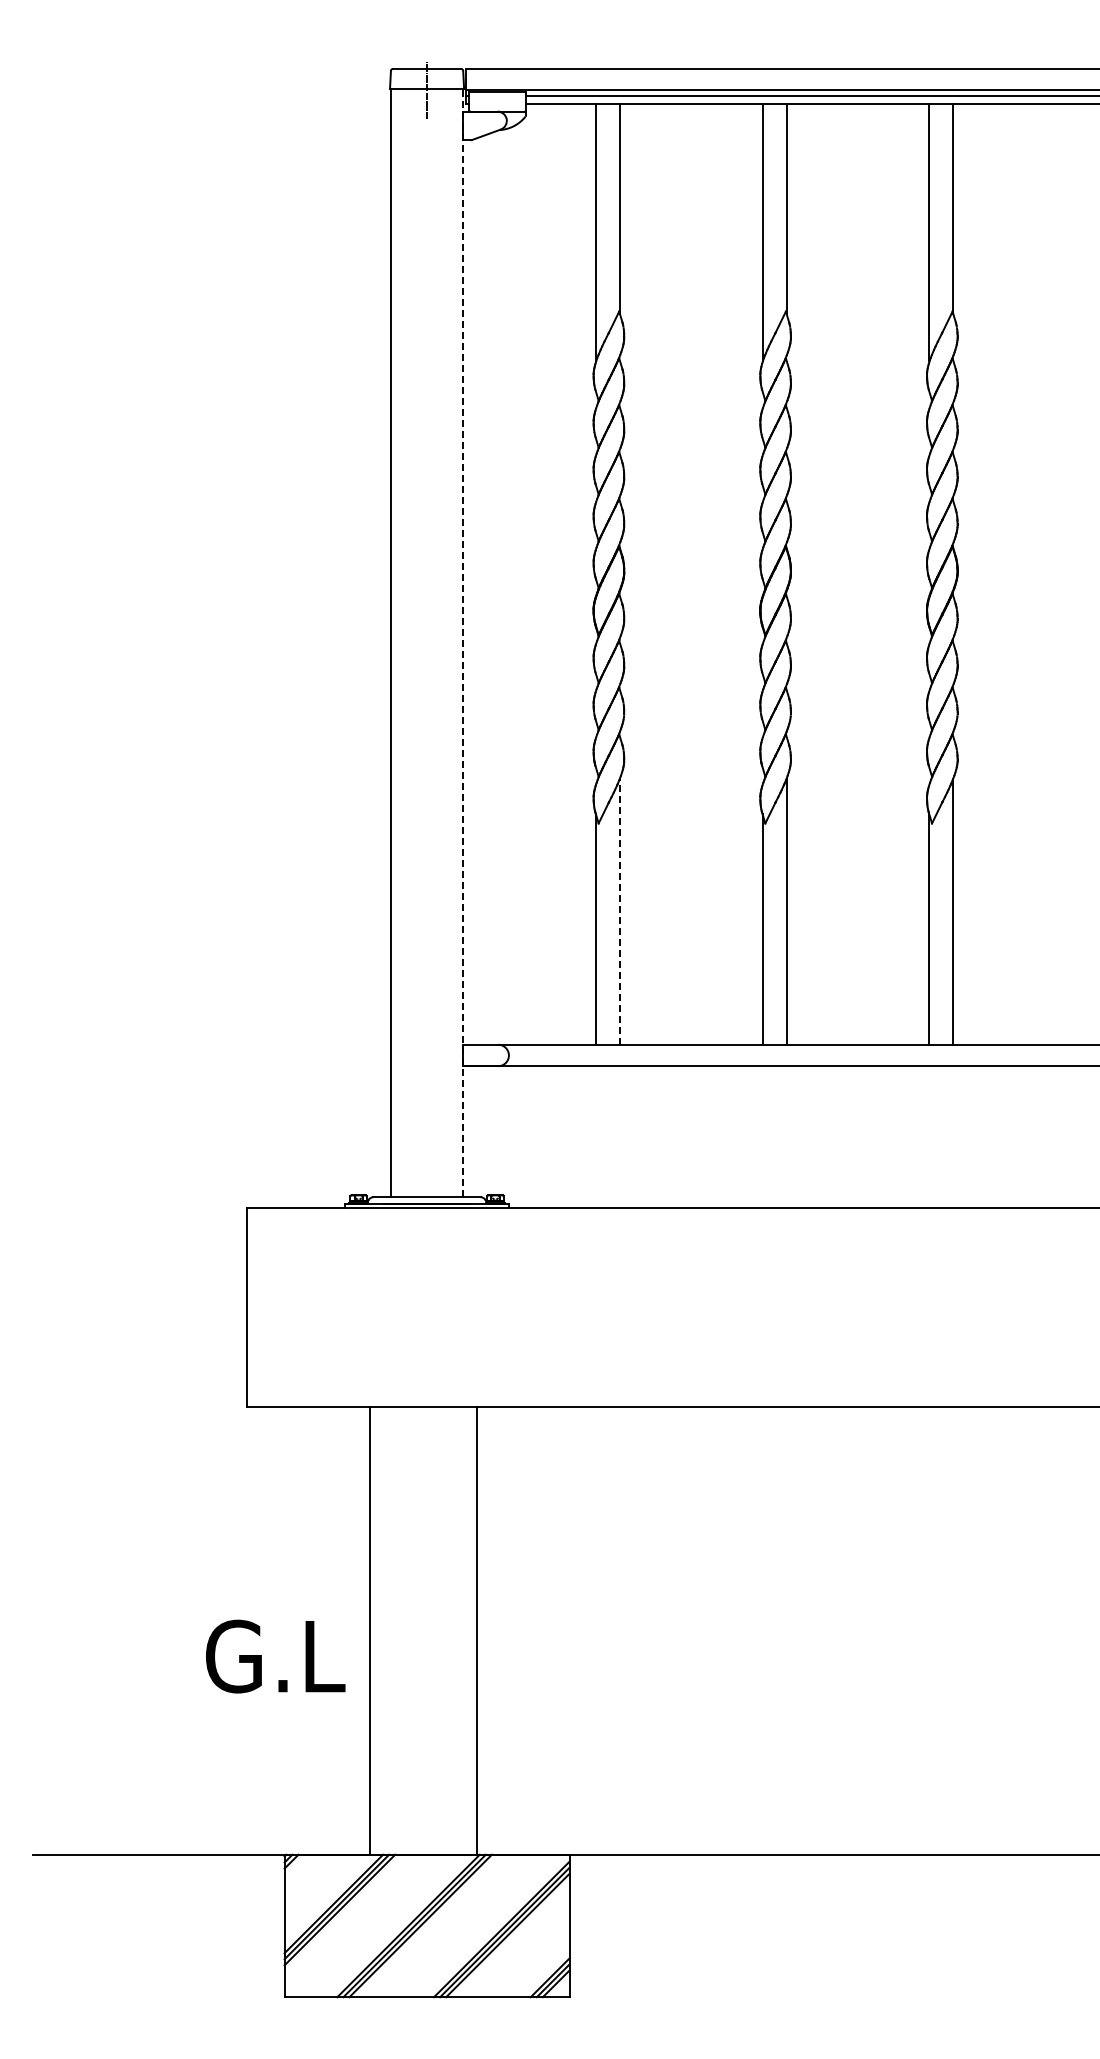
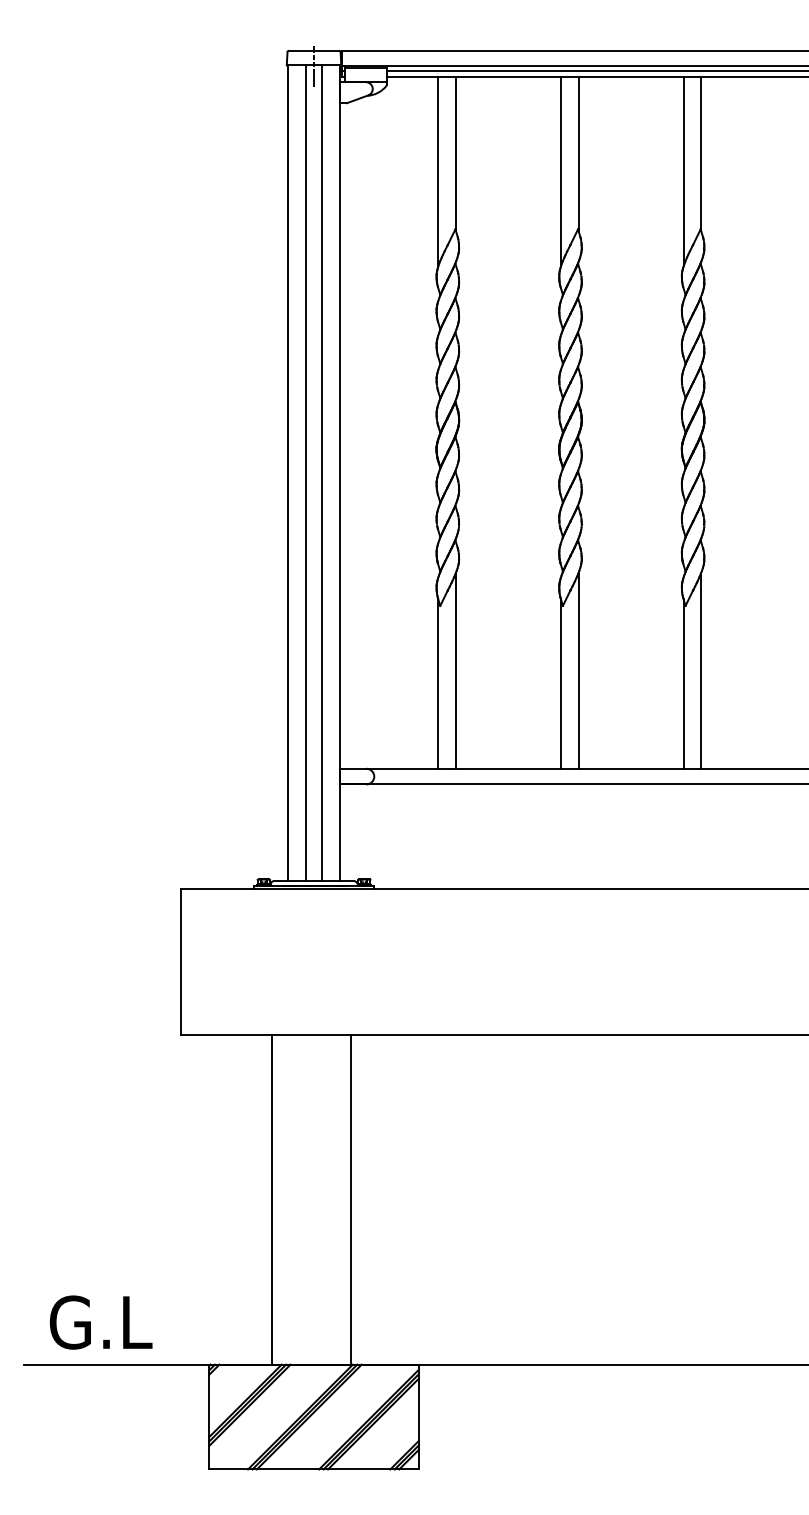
line: (415, 642) -> (305, 472), added
line: (438, 642) -> (322, 472), added
line: (462, 642) -> (340, 472), dashed -> solid
line: (620, 911) -> (456, 670), dashed -> solid
text: (275, 1656) -> (101, 1322), moved

